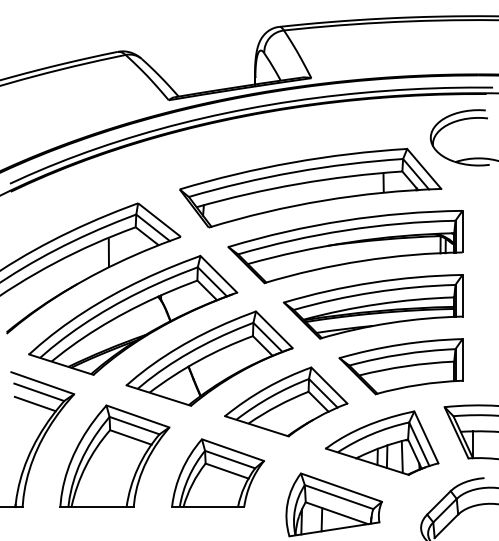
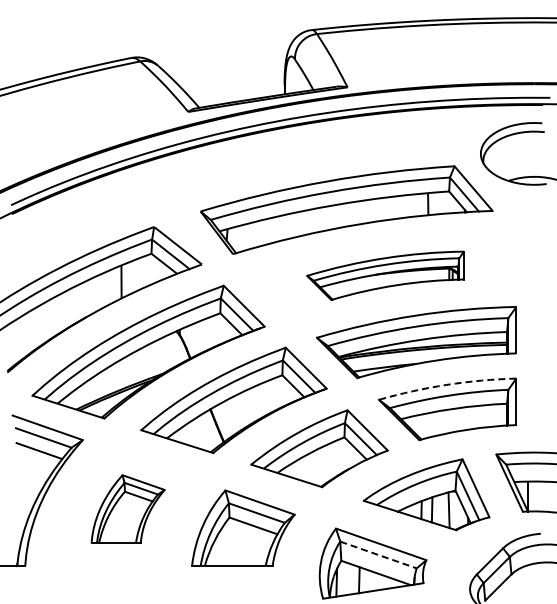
part: (345, 246) -> (385, 275), size x0.6
arc: (399, 344) -> (446, 384), solid -> dashed
part: (114, 455) -> (127, 508), size x0.6
line: (339, 497) -> (379, 555), solid -> dashed

